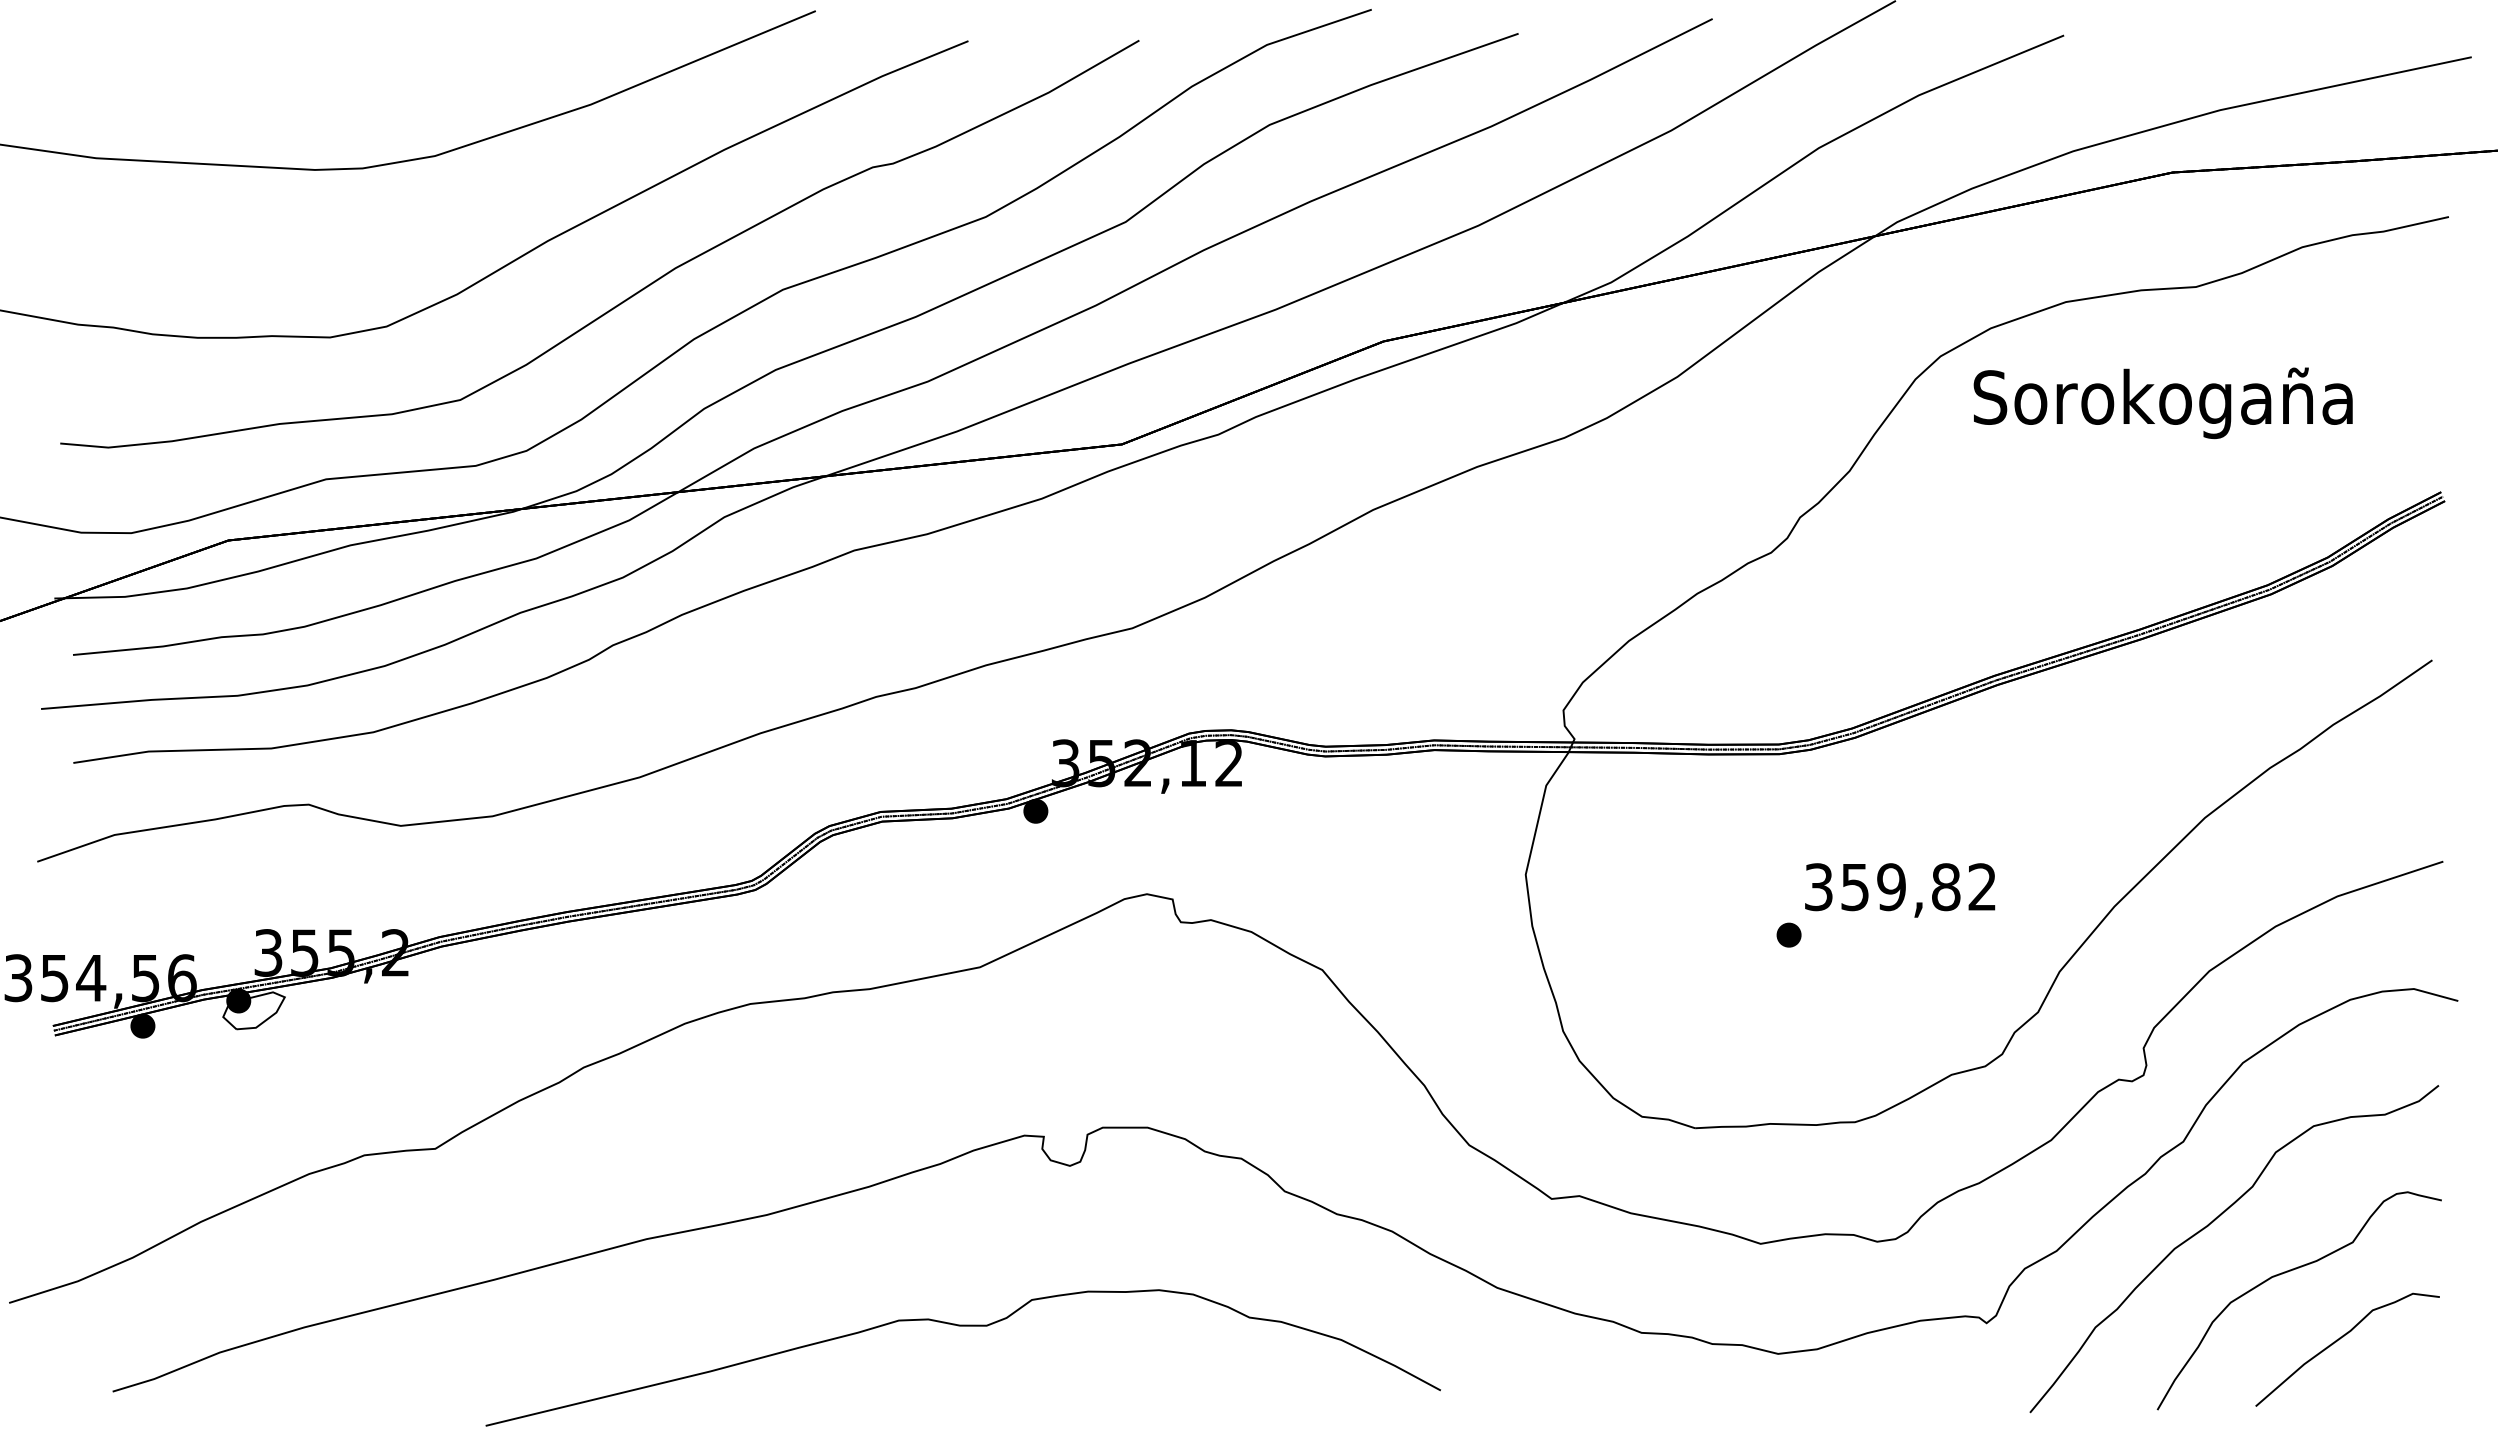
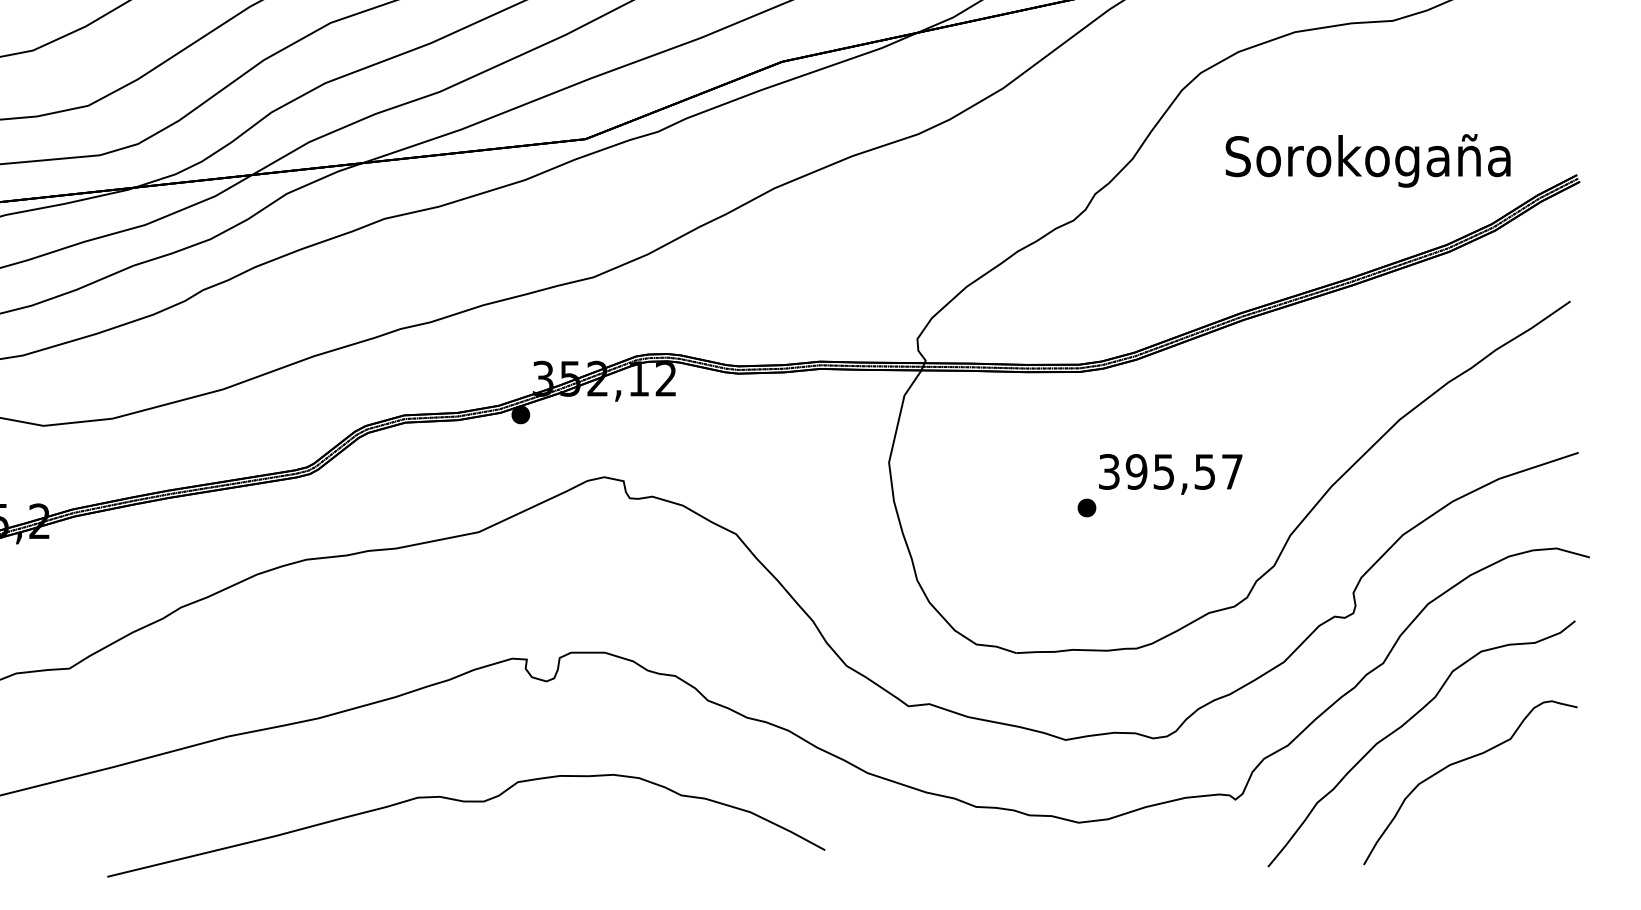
text: (2162, 403) -> (1367, 161), moved
text: (1917, 887) -> (1183, 472), 359,82 -> 395,57
curve: (2340, 1339) -> (1501, 811), removed

